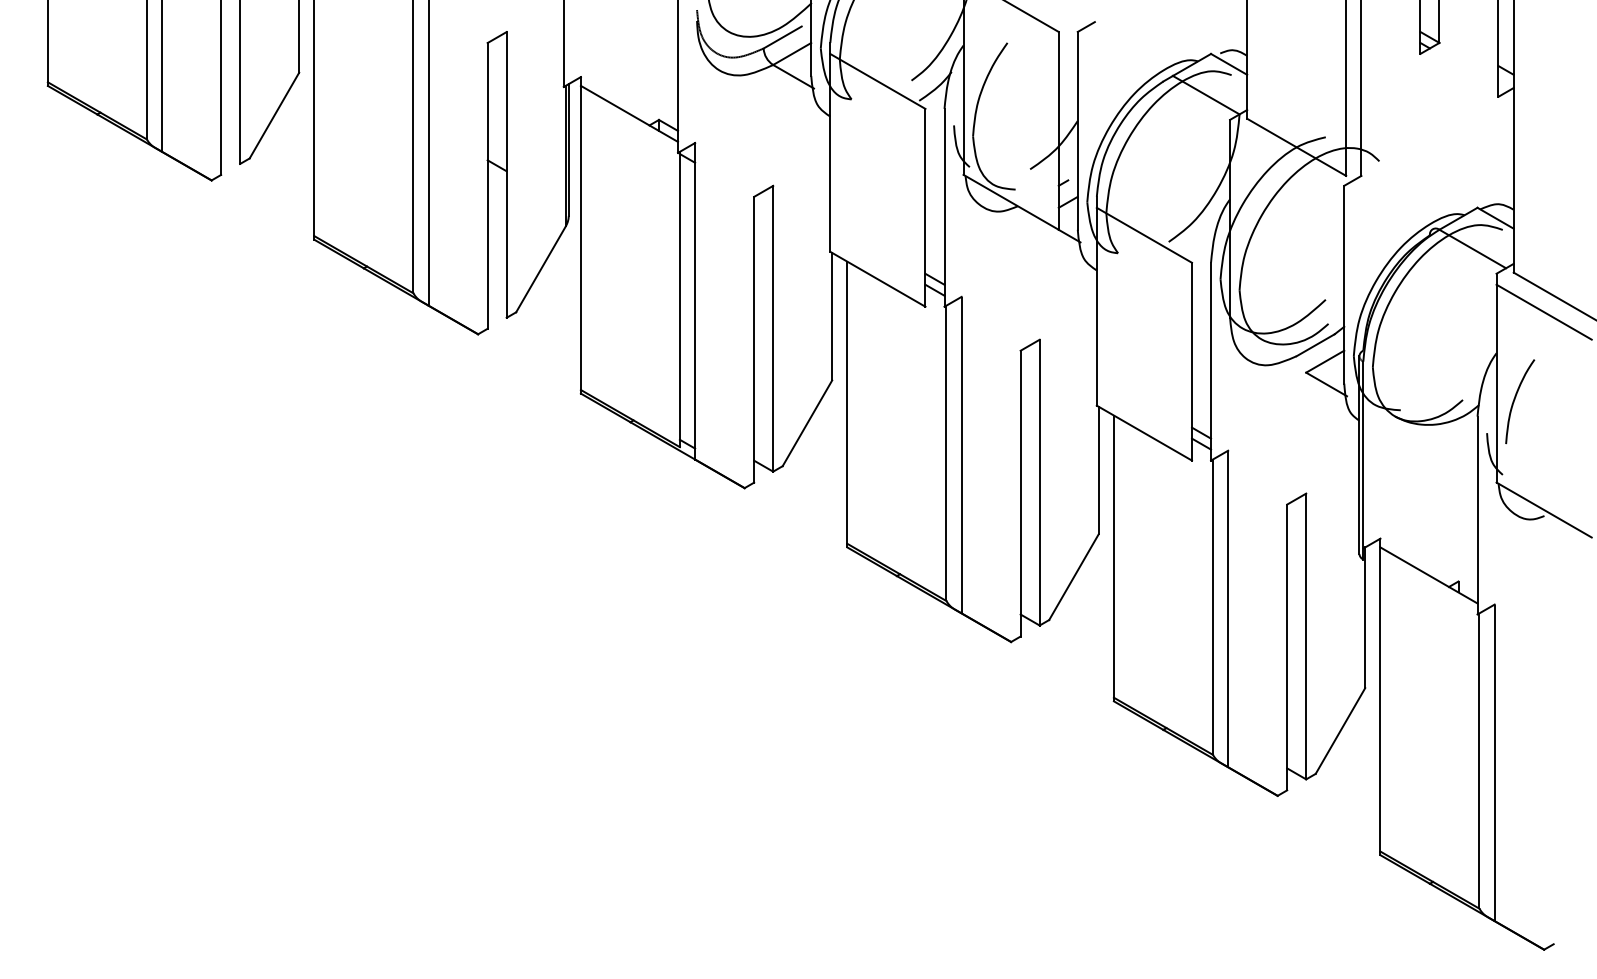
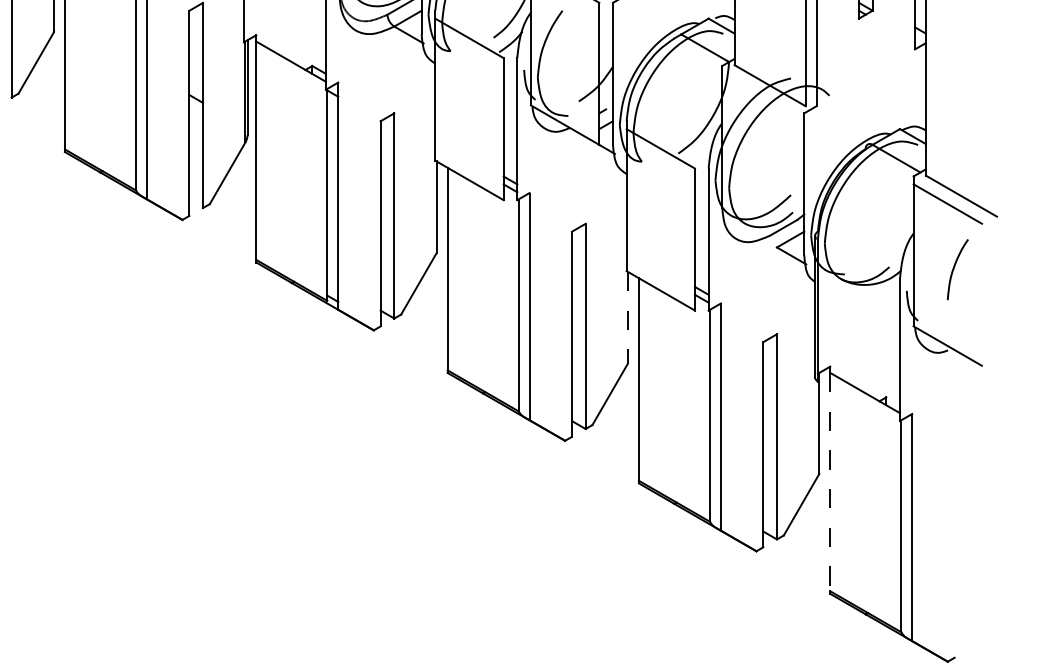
curve: (1515, 399) -> (954, 268), moved
line: (1098, 470) -> (627, 317), solid -> dashed
line: (1380, 699) -> (830, 482), solid -> dashed

